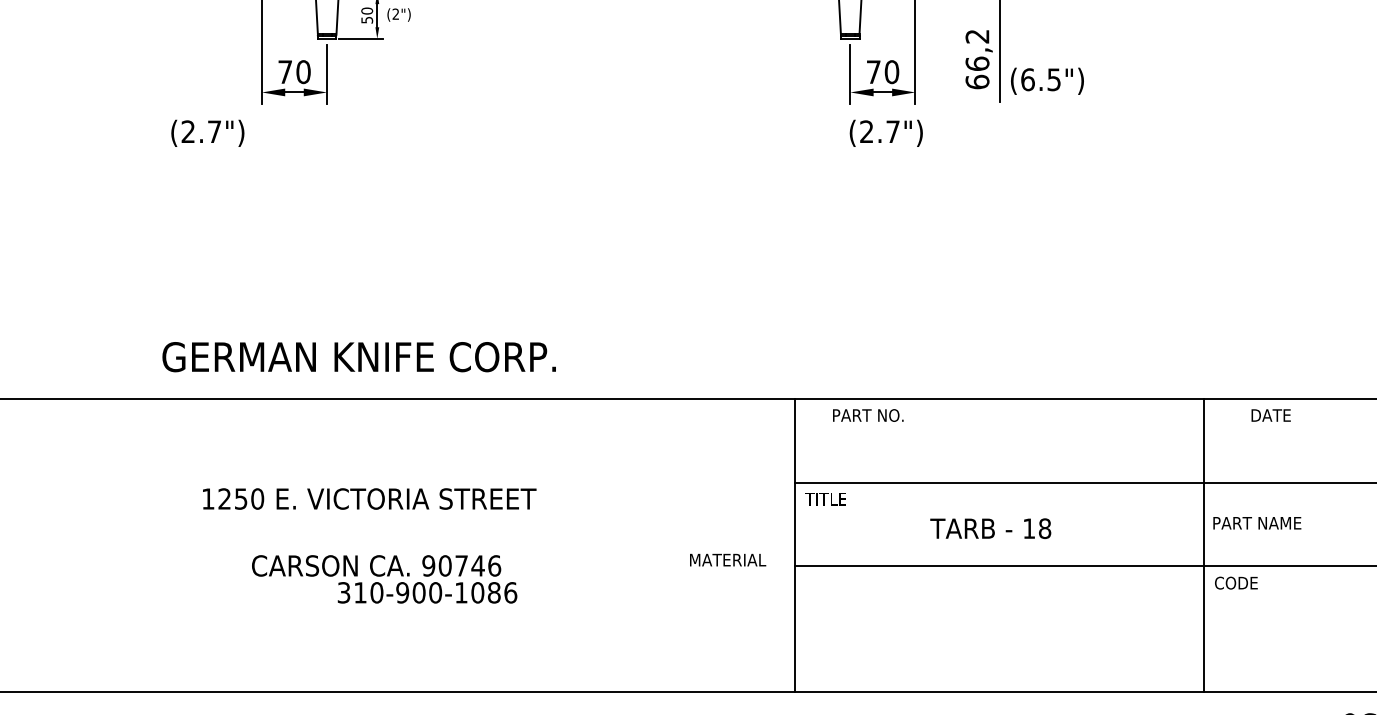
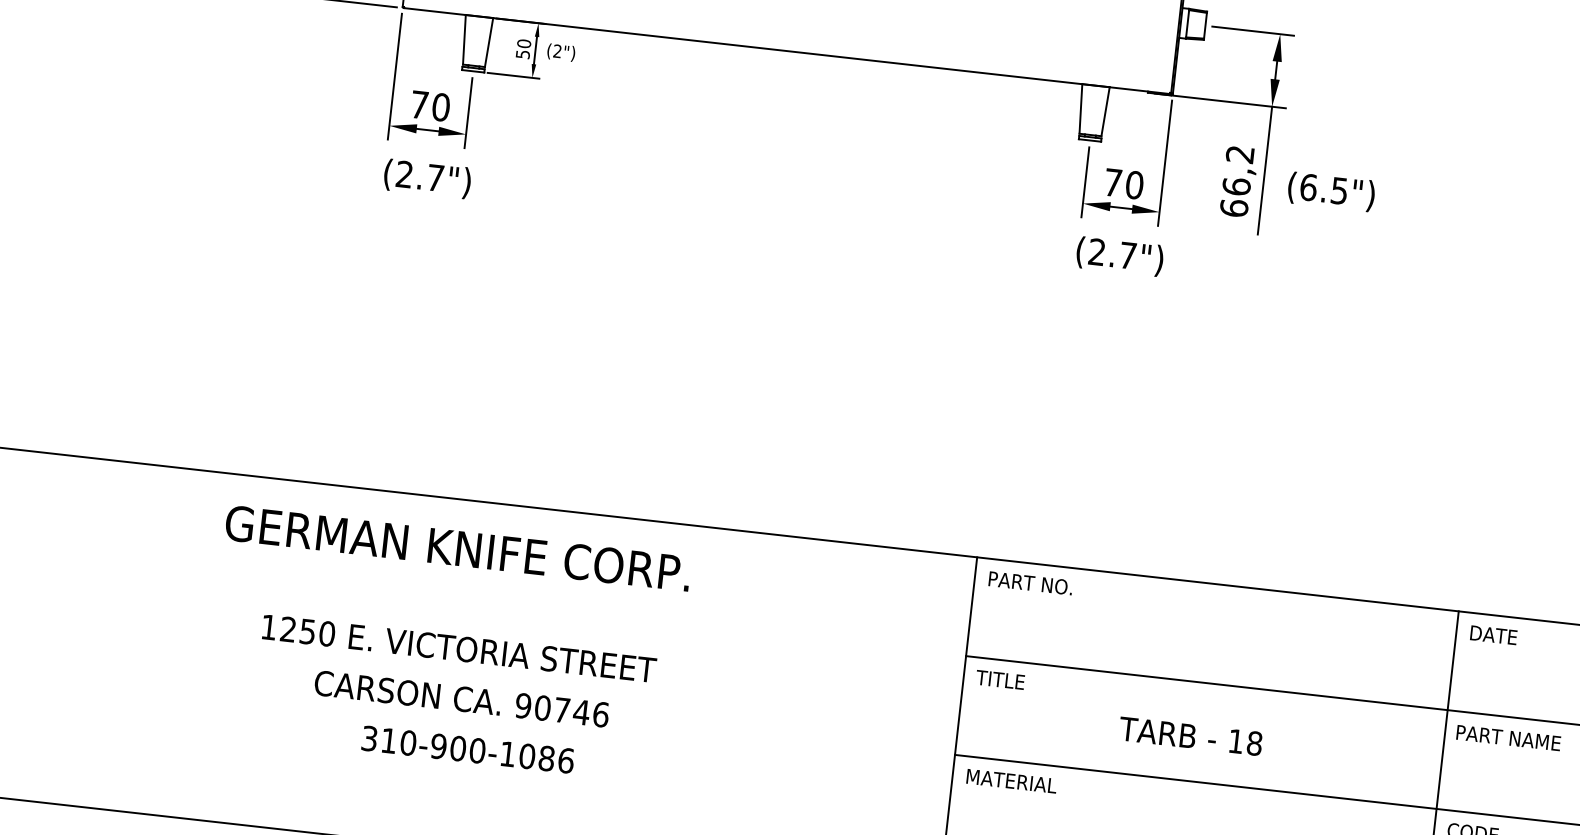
text: (1047, 80) -> (1331, 190), moved
text: (207, 132) -> (427, 177), moved
text: (358, 357) -> (457, 548), moved
text: (868, 415) -> (1030, 583), moved
text: (1270, 415) -> (1493, 635), moved
text: (369, 498) -> (459, 648), moved
text: (1257, 523) -> (1508, 738), moved
text: (728, 559) -> (1012, 780), moved
text: (427, 592) -> (468, 749), moved

